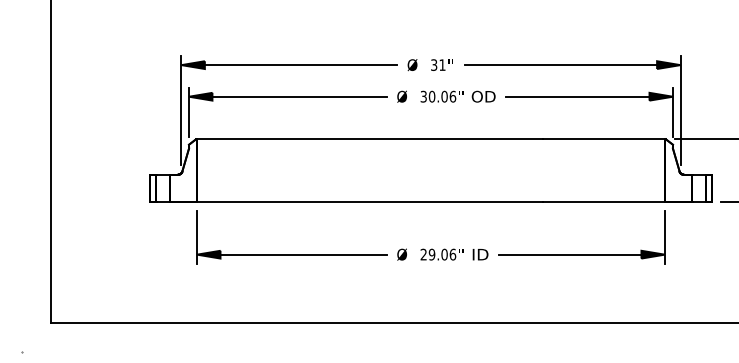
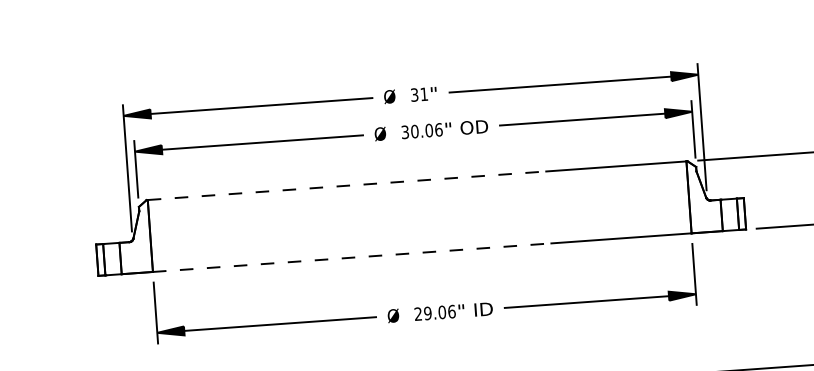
line: (370, 139) -> (347, 185), solid -> dashed
line: (370, 201) -> (352, 257), solid -> dashed

